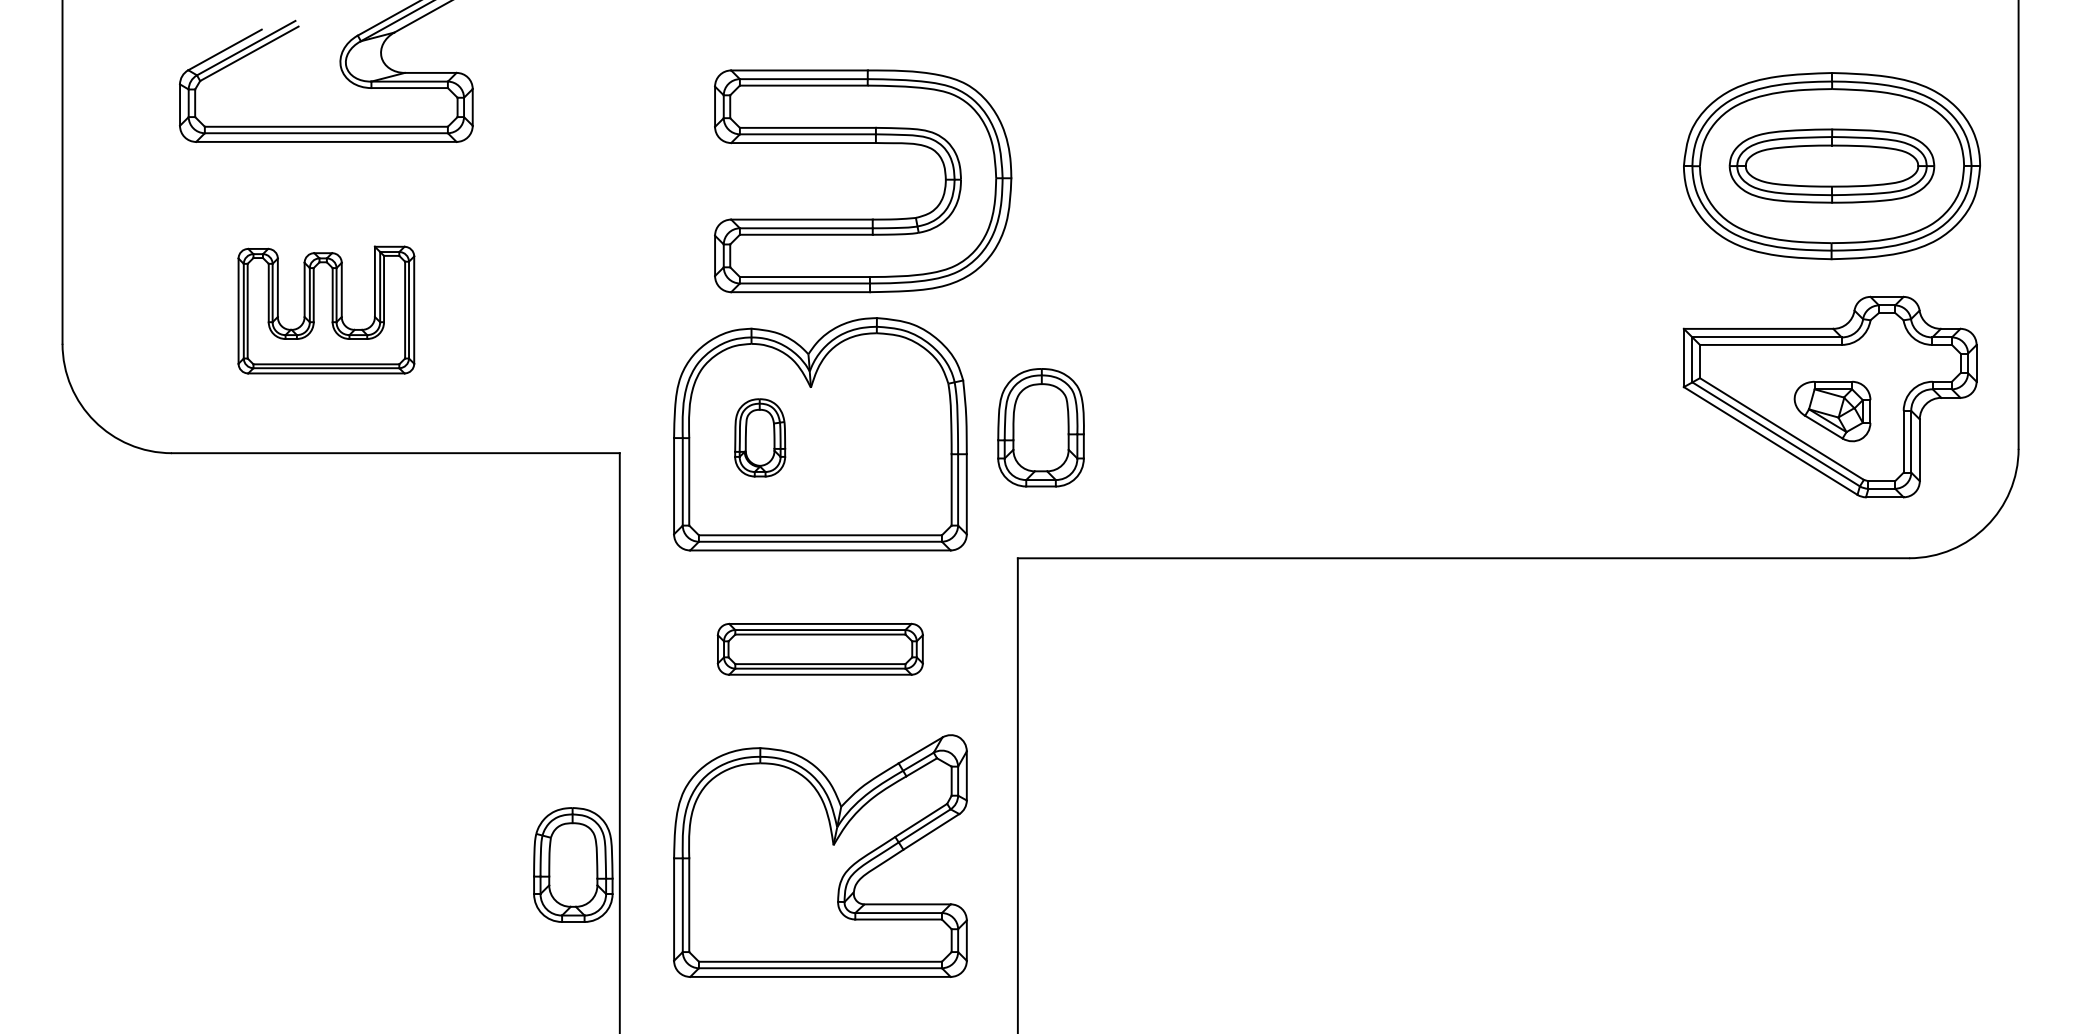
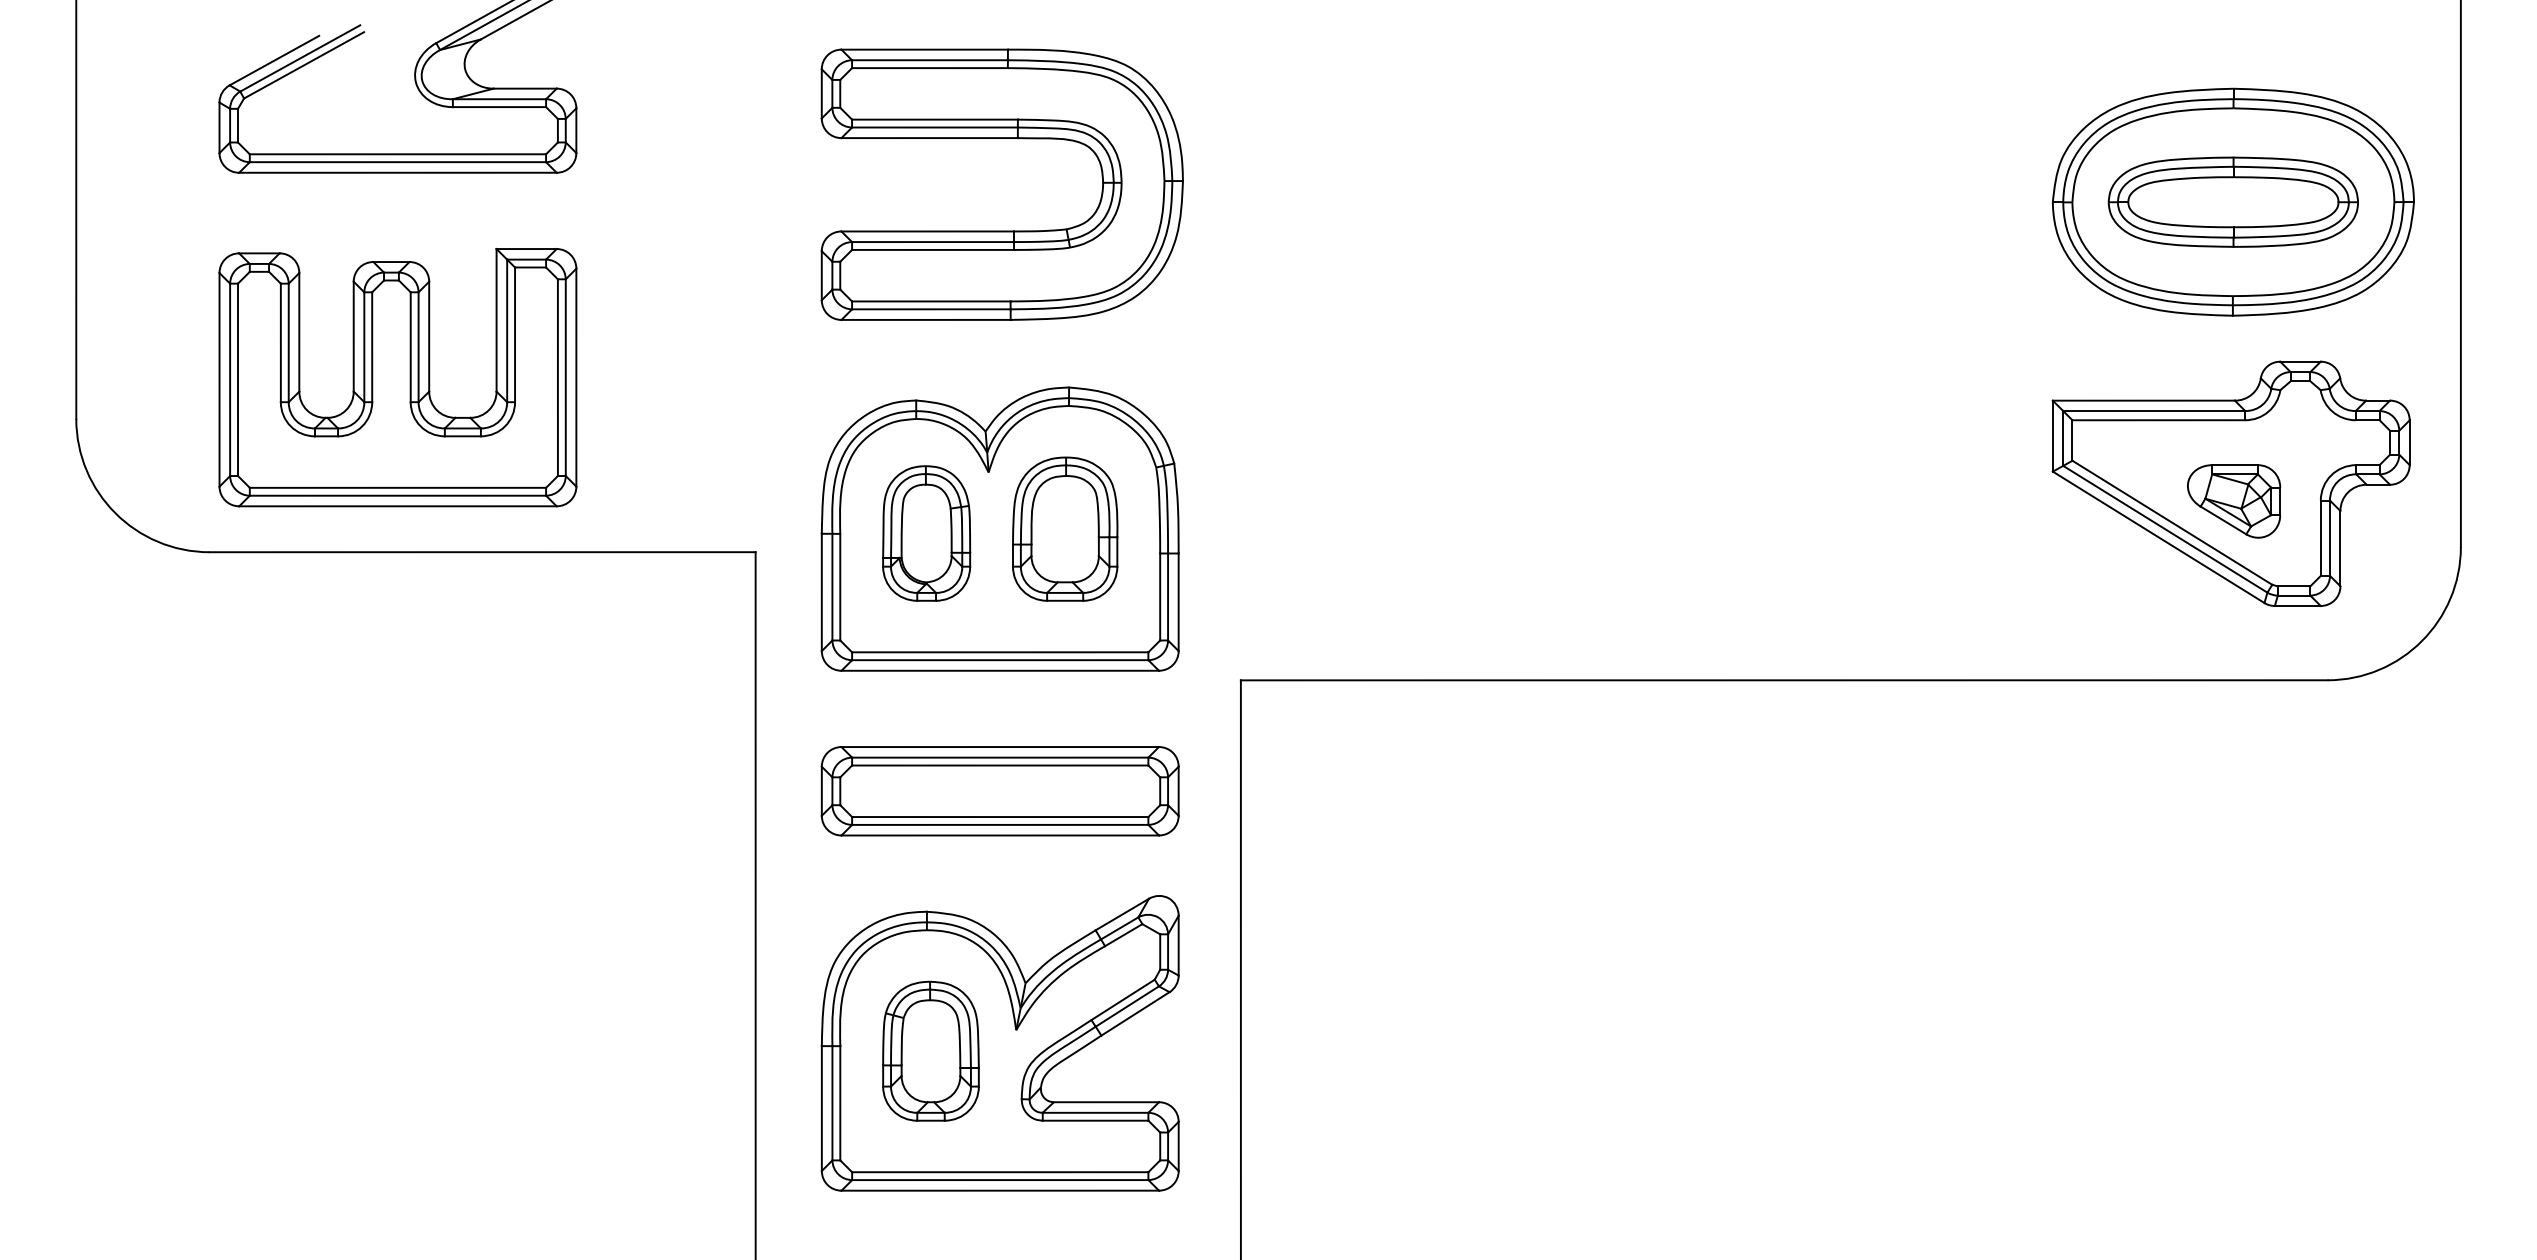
part: (862, 143) -> (1001, 138), moved
part: (326, 309) -> (397, 377), size x1.67
part: (1041, 427) -> (1065, 528), moved
part: (759, 437) -> (926, 533), size x1.43
part: (819, 649) -> (999, 791), size x1.43
part: (572, 864) -> (930, 1050), moved

